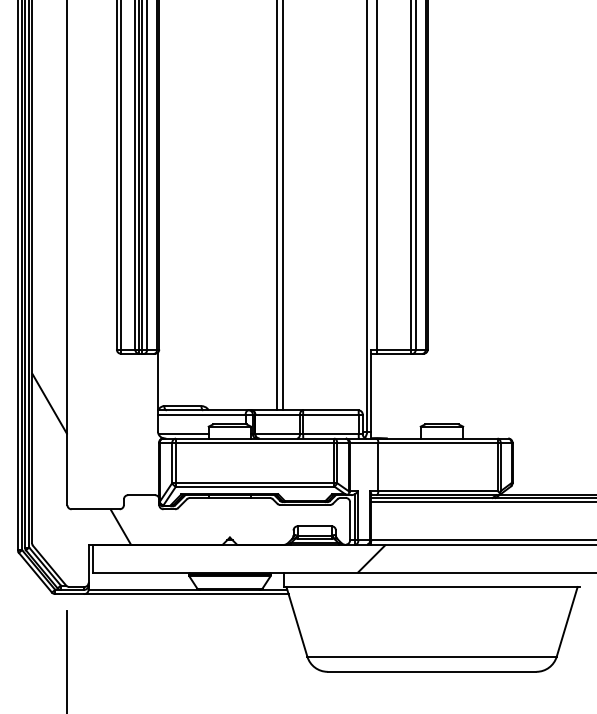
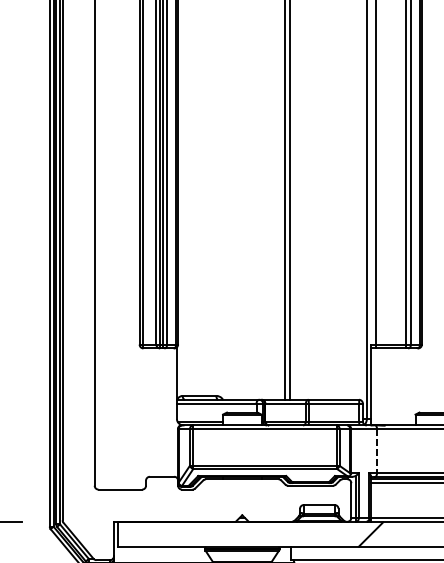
hatch: (81, 458) -> (107, 443), removed
line: (378, 467) -> (377, 451), solid -> dashed

